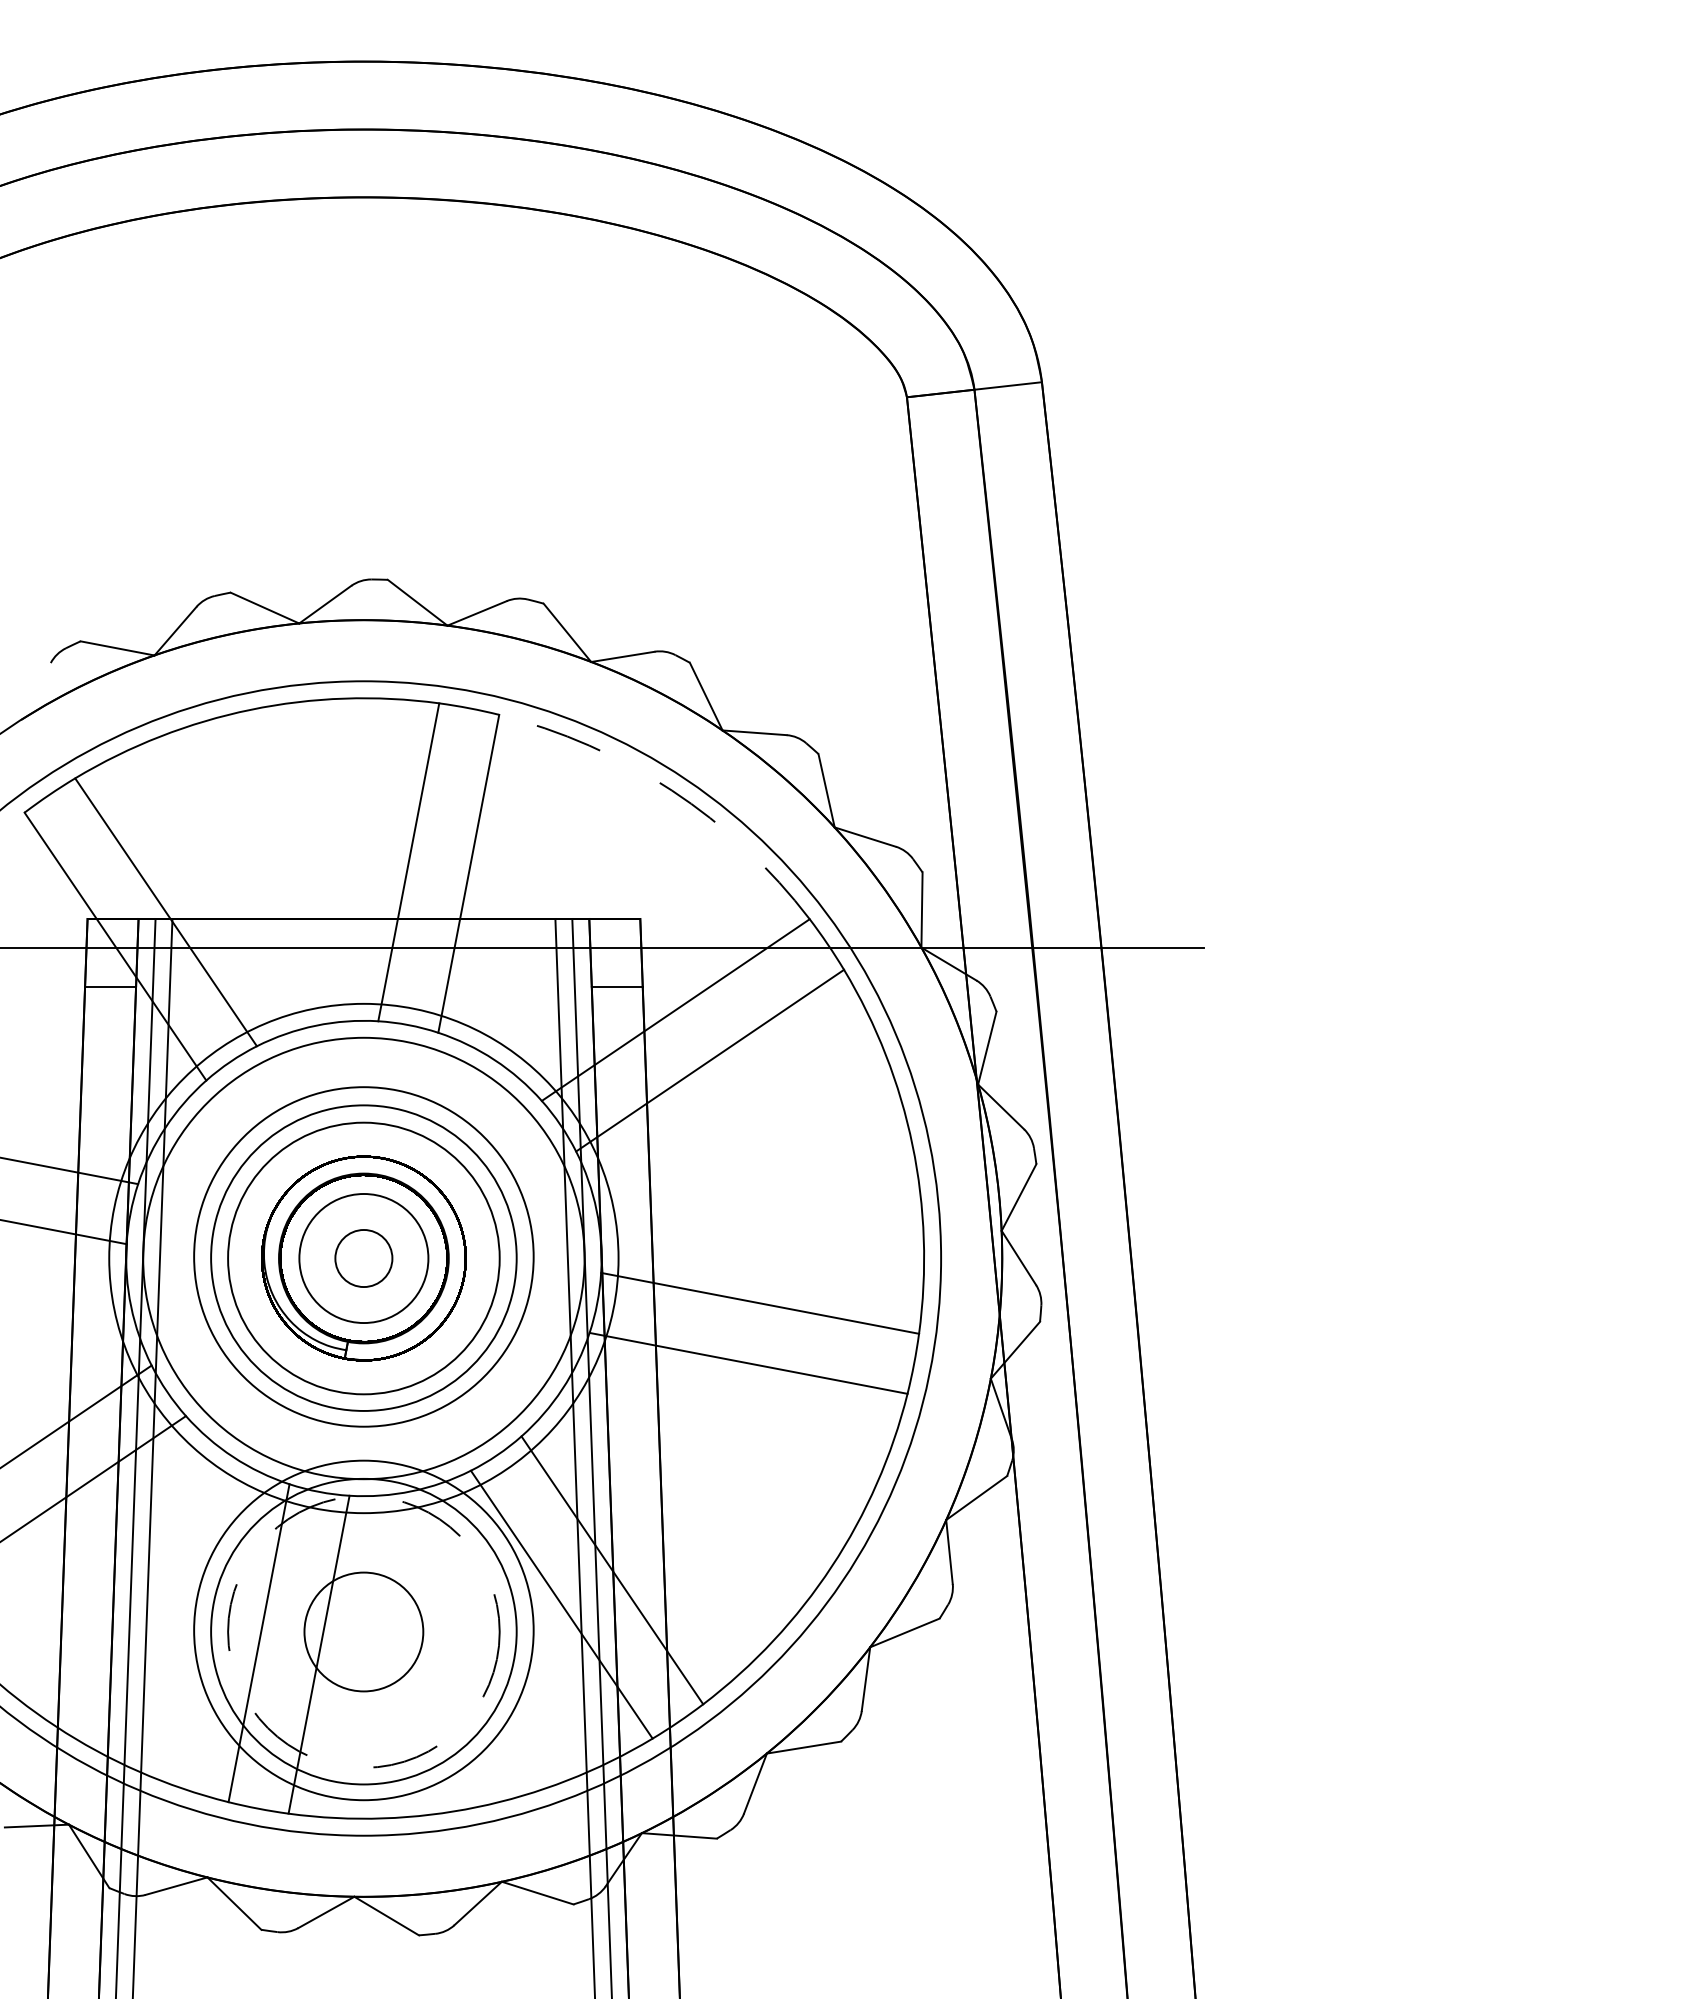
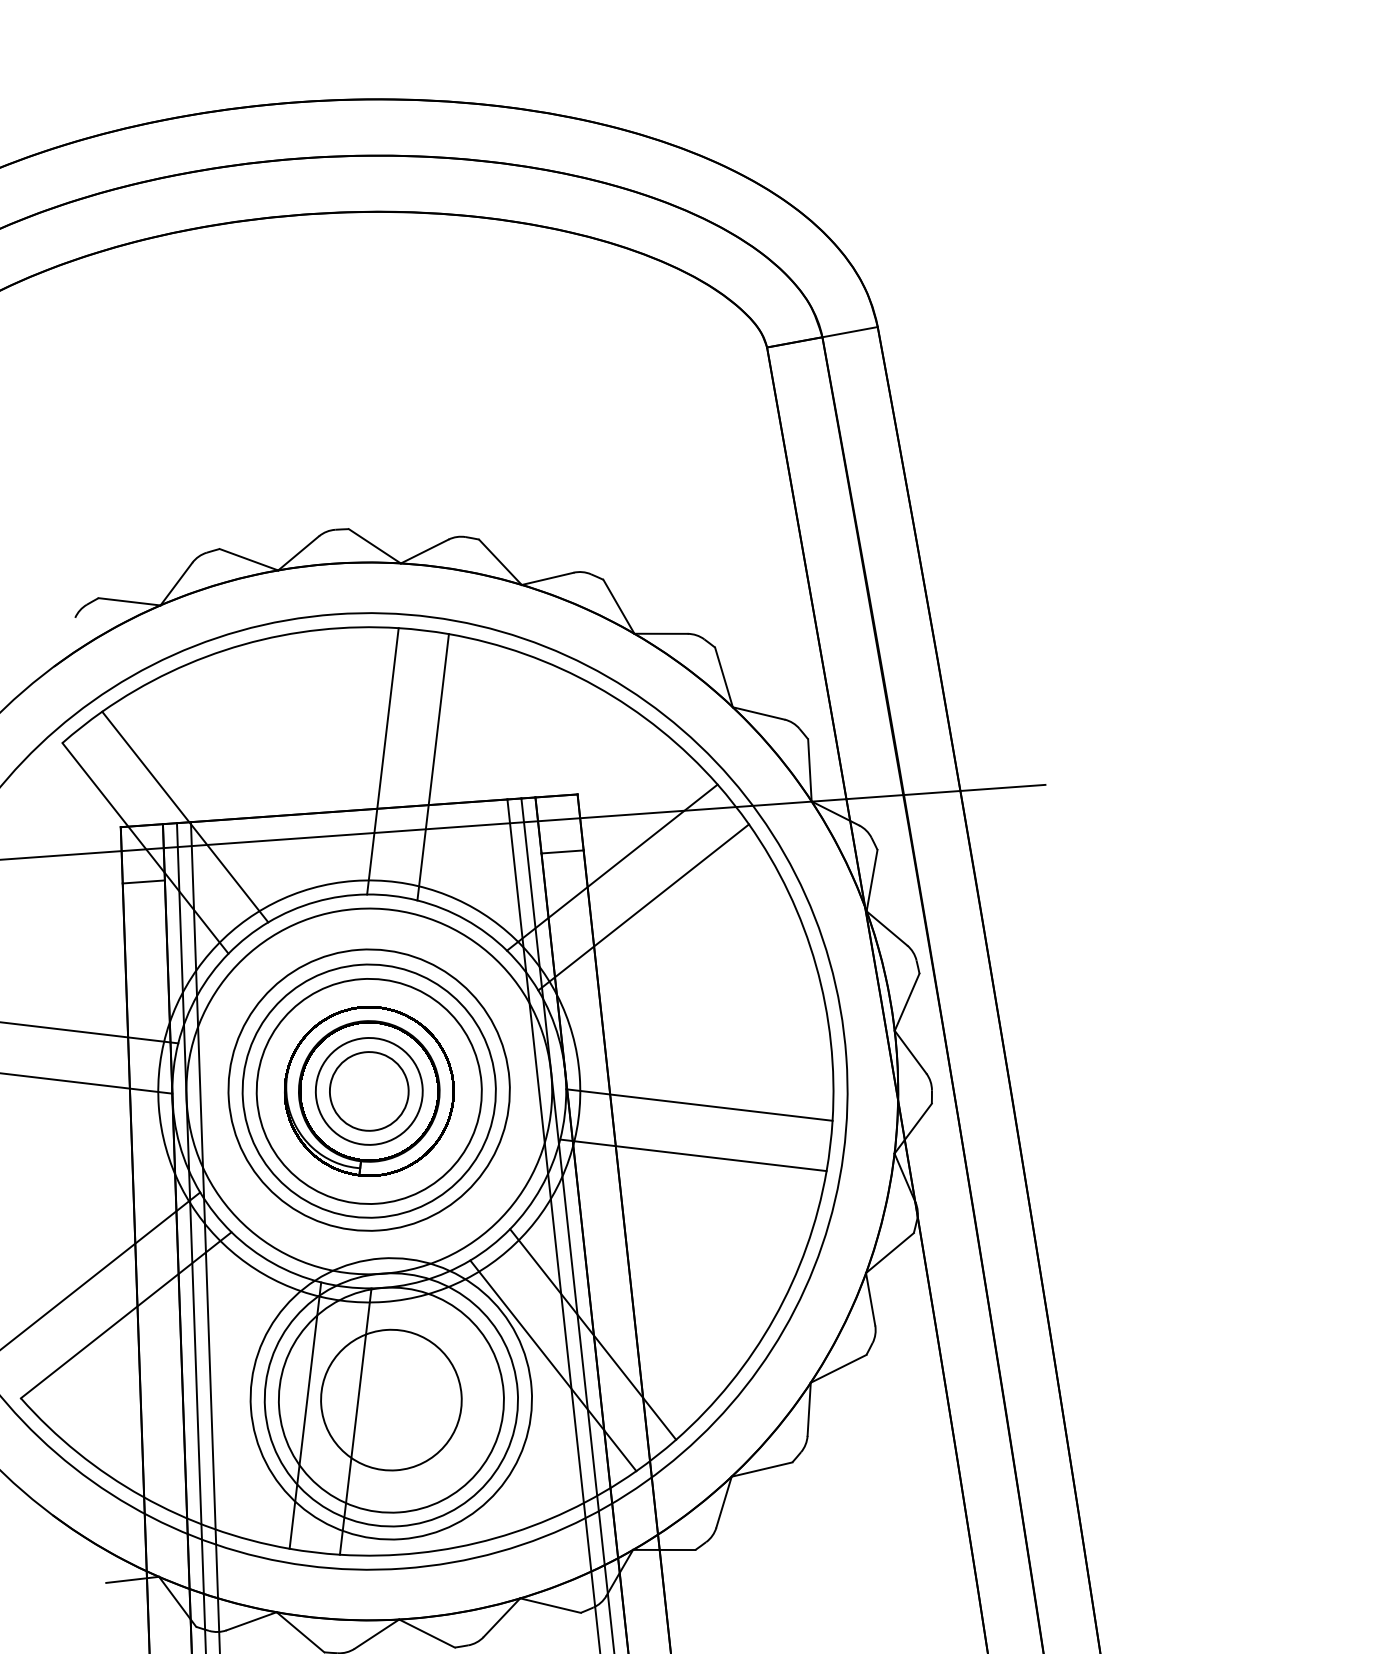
arc: (671, 790) -> (595, 686), dashed -> solid
circle: (363, 1258) -> (368, 1091), size x1.67
circle: (363, 1631) -> (391, 1399), dashed -> solid
circle: (363, 1631) -> (391, 1399), size x1.43

